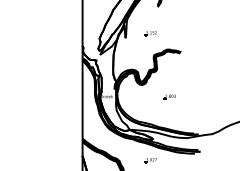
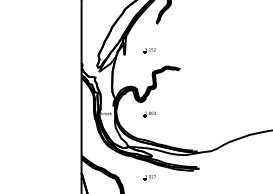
part: (169, 97) -> (149, 114), moved

